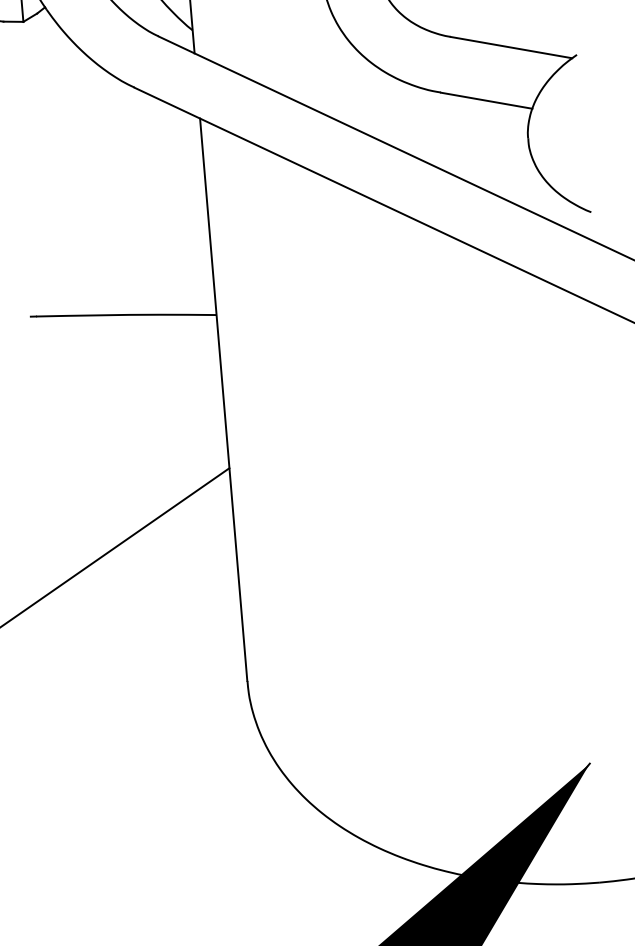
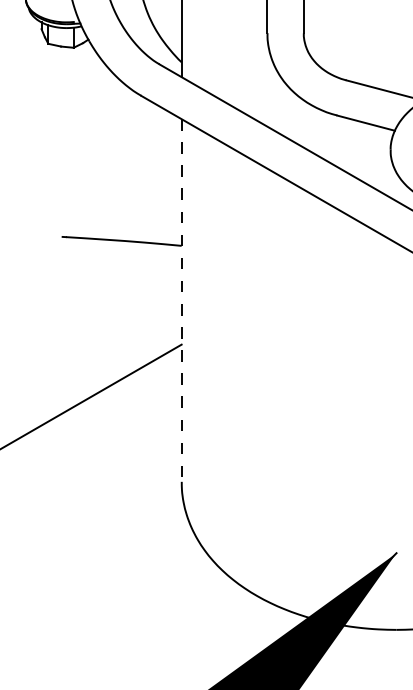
line: (223, 401) -> (181, 301), solid -> dashed

